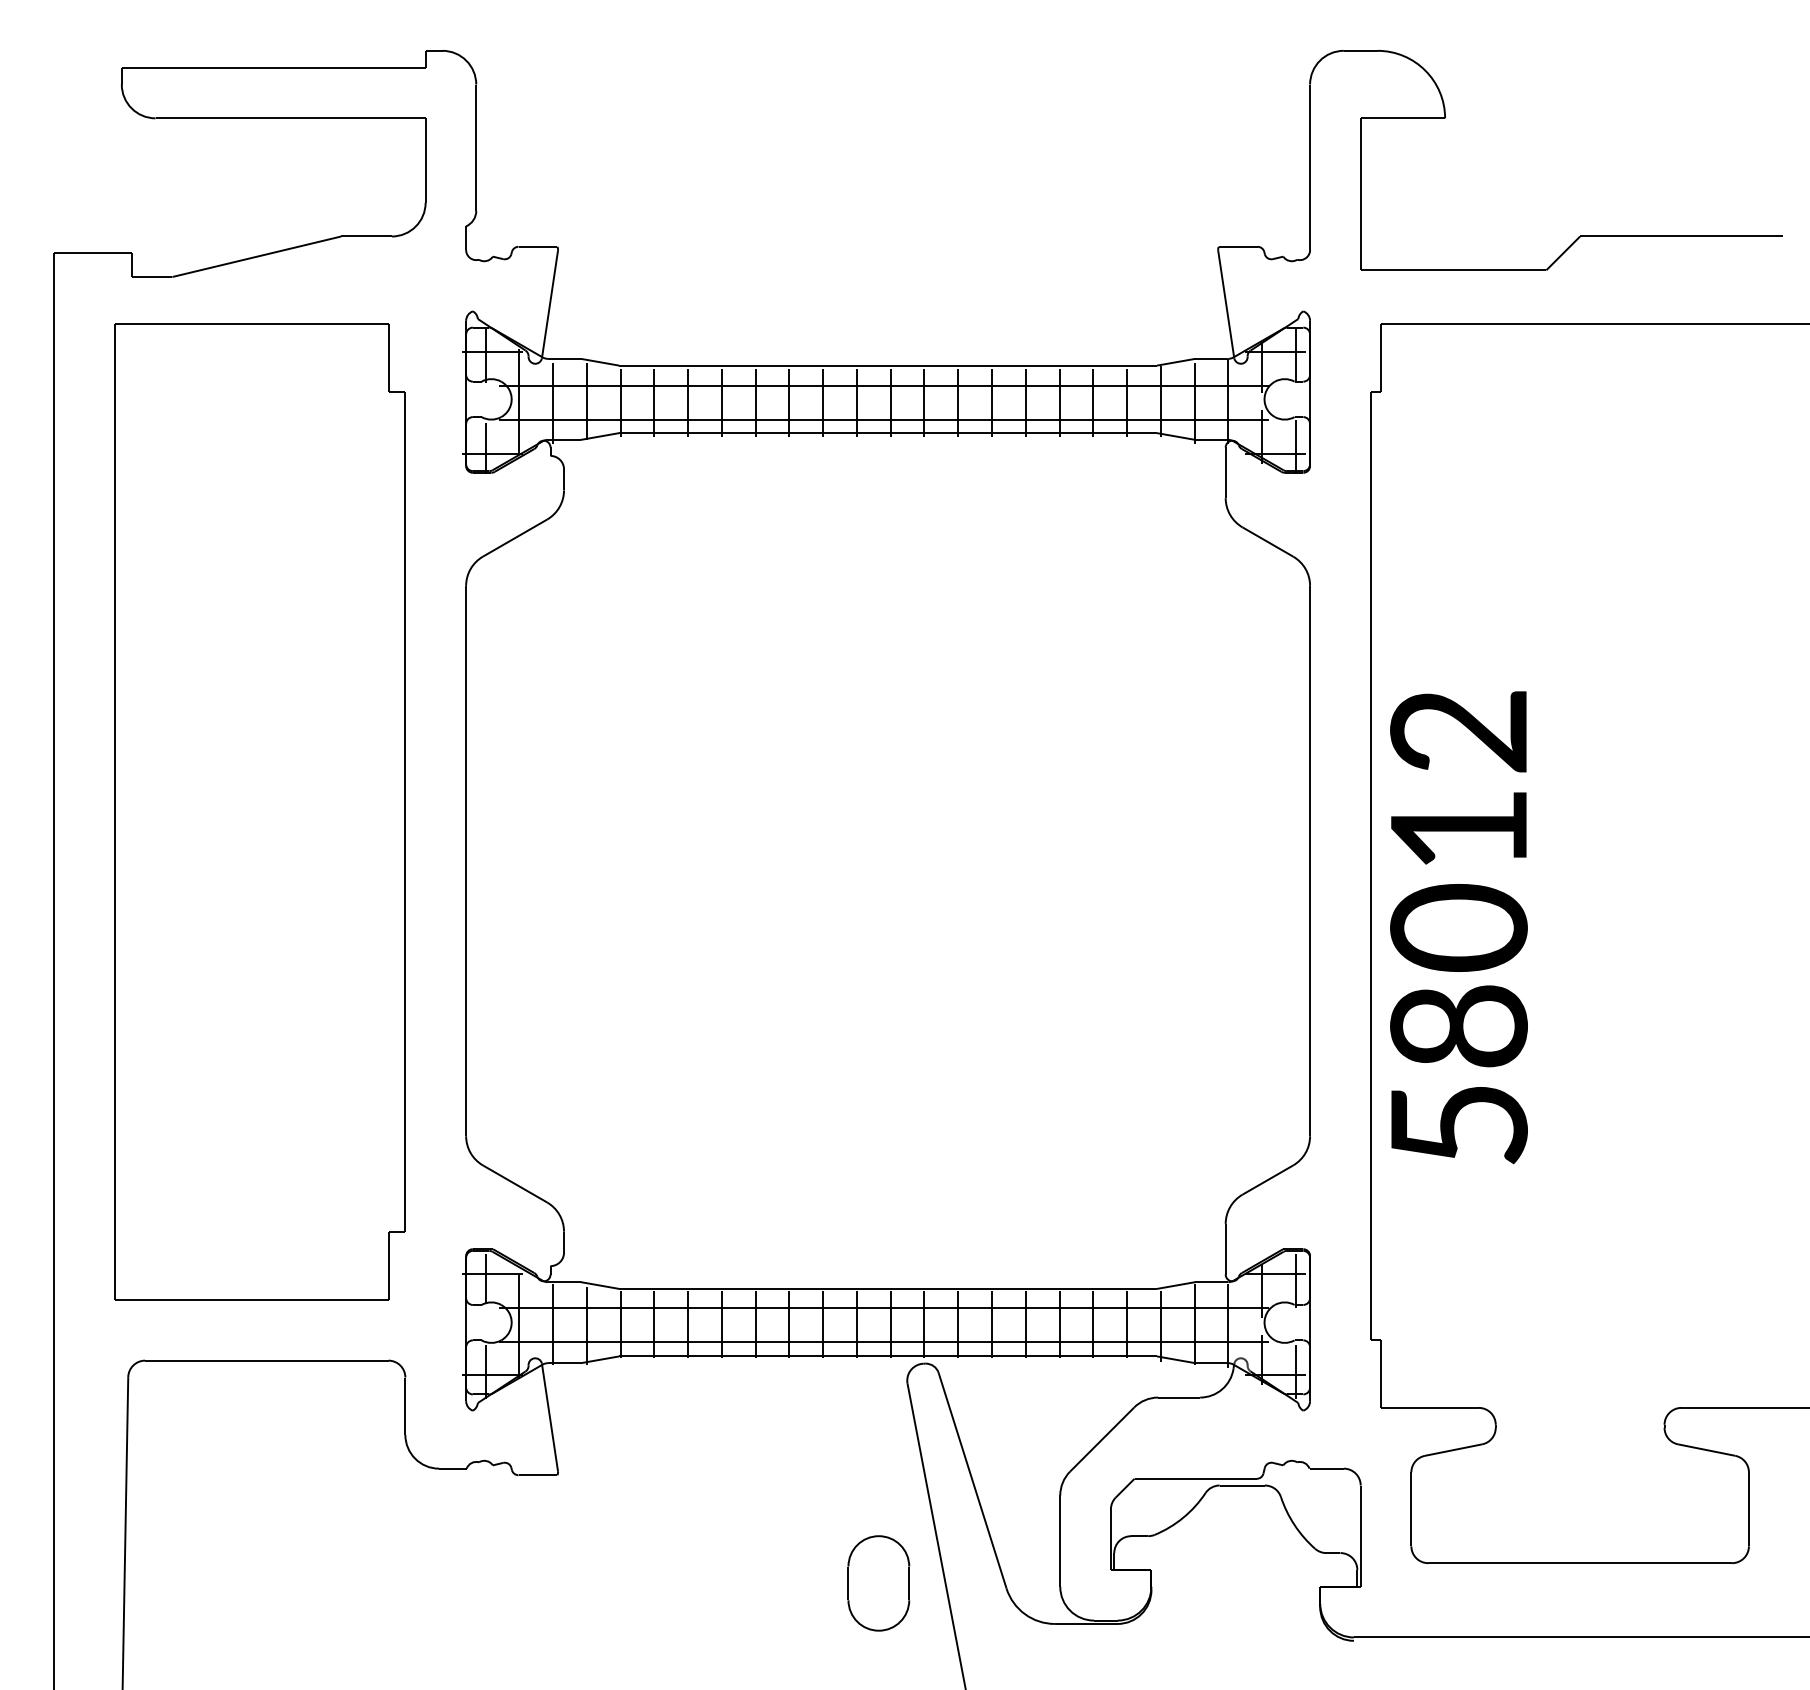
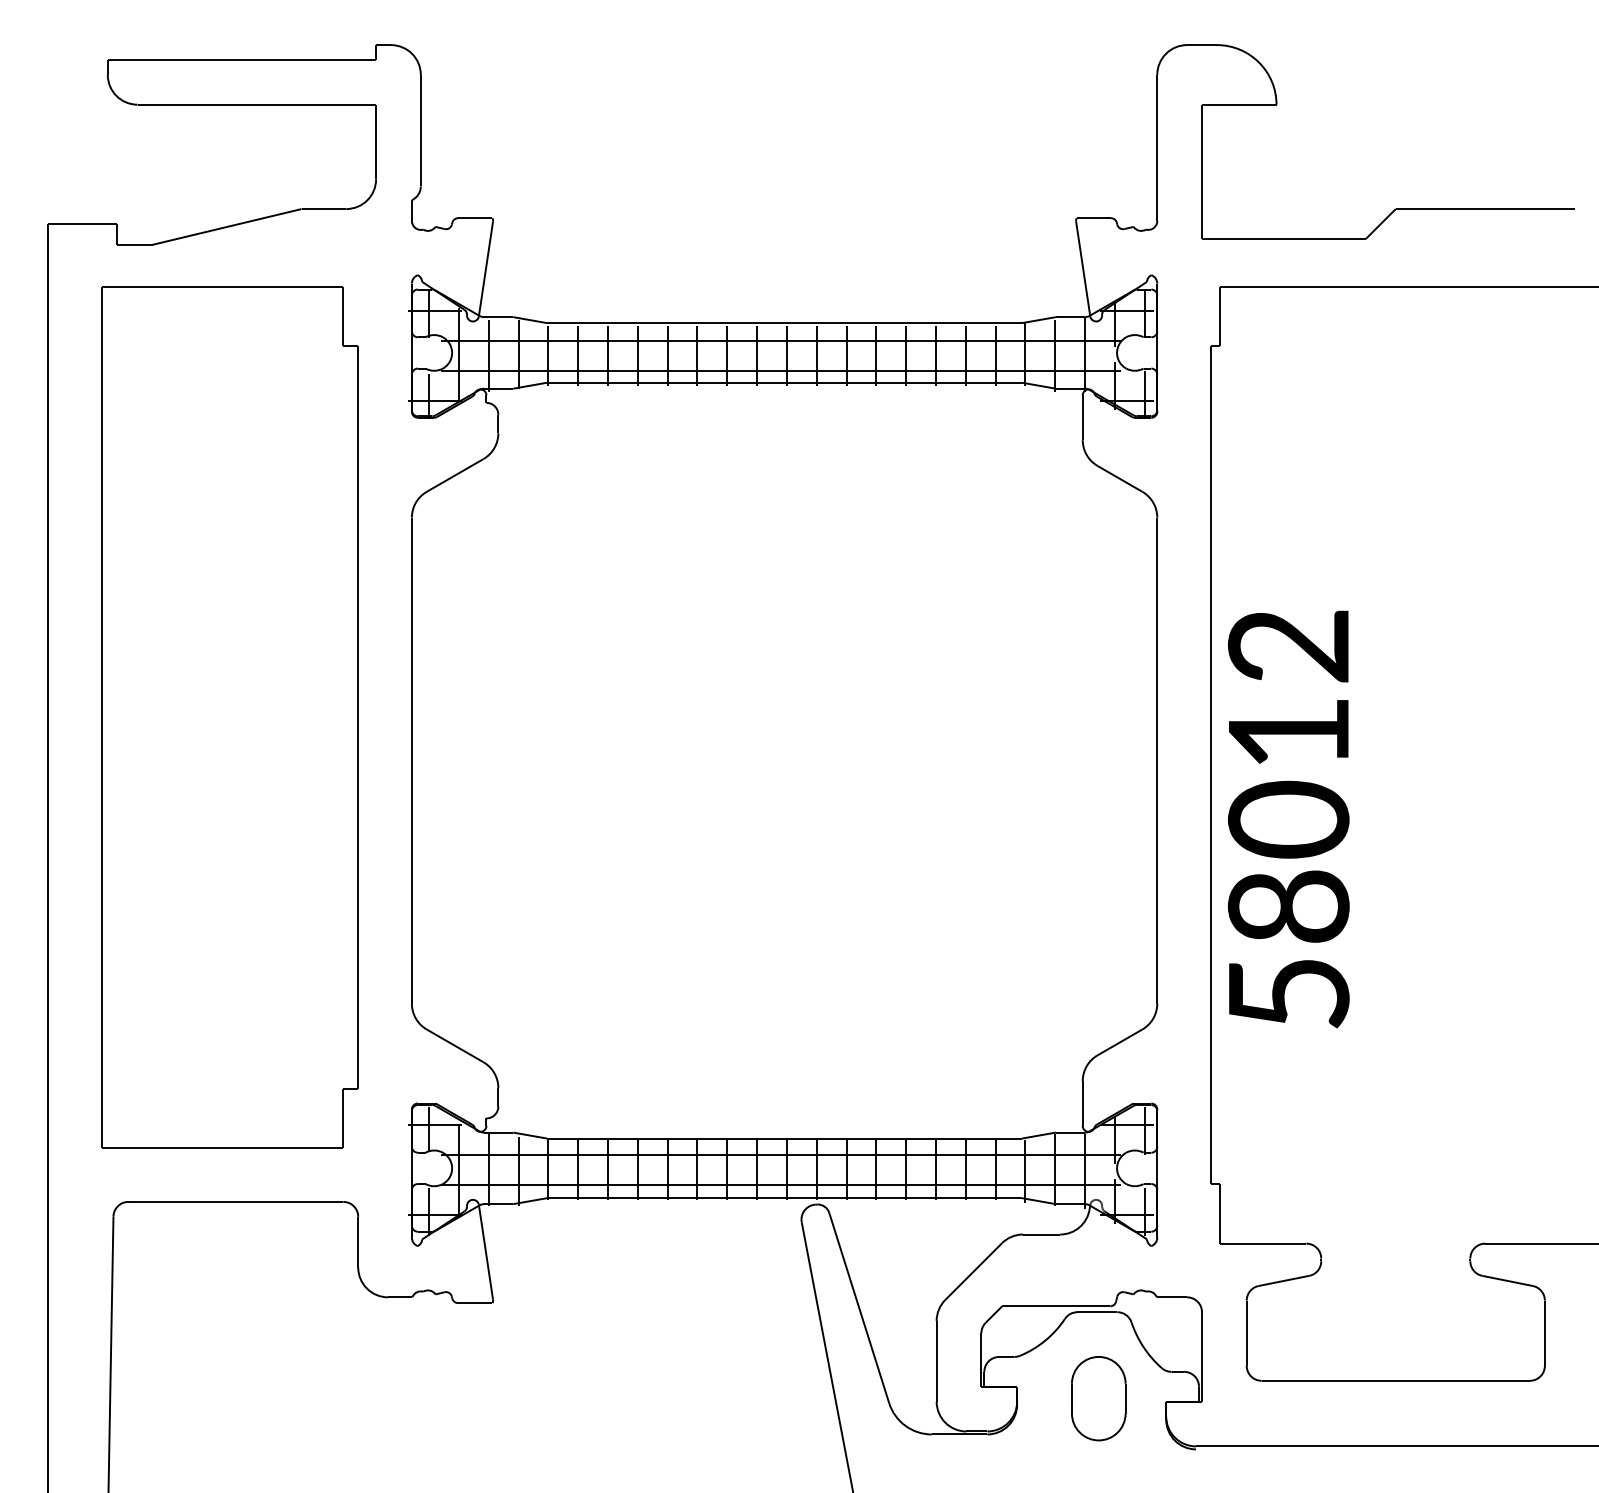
part: (878, 1583) -> (1098, 1398), moved

